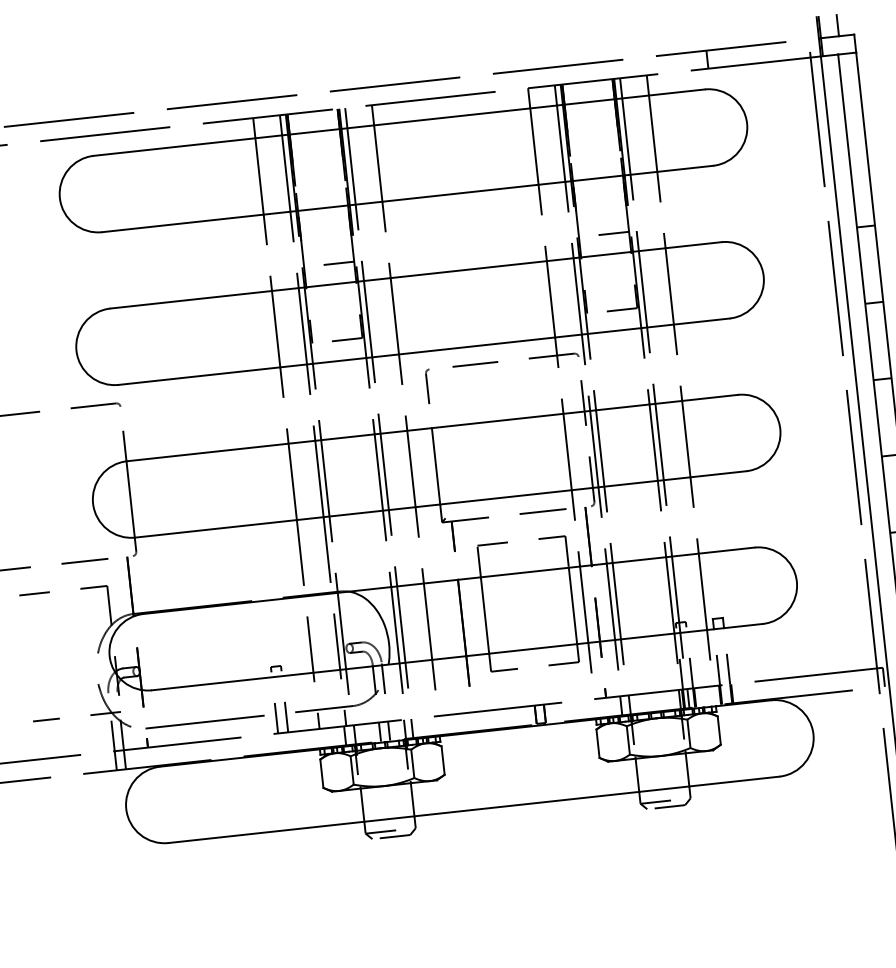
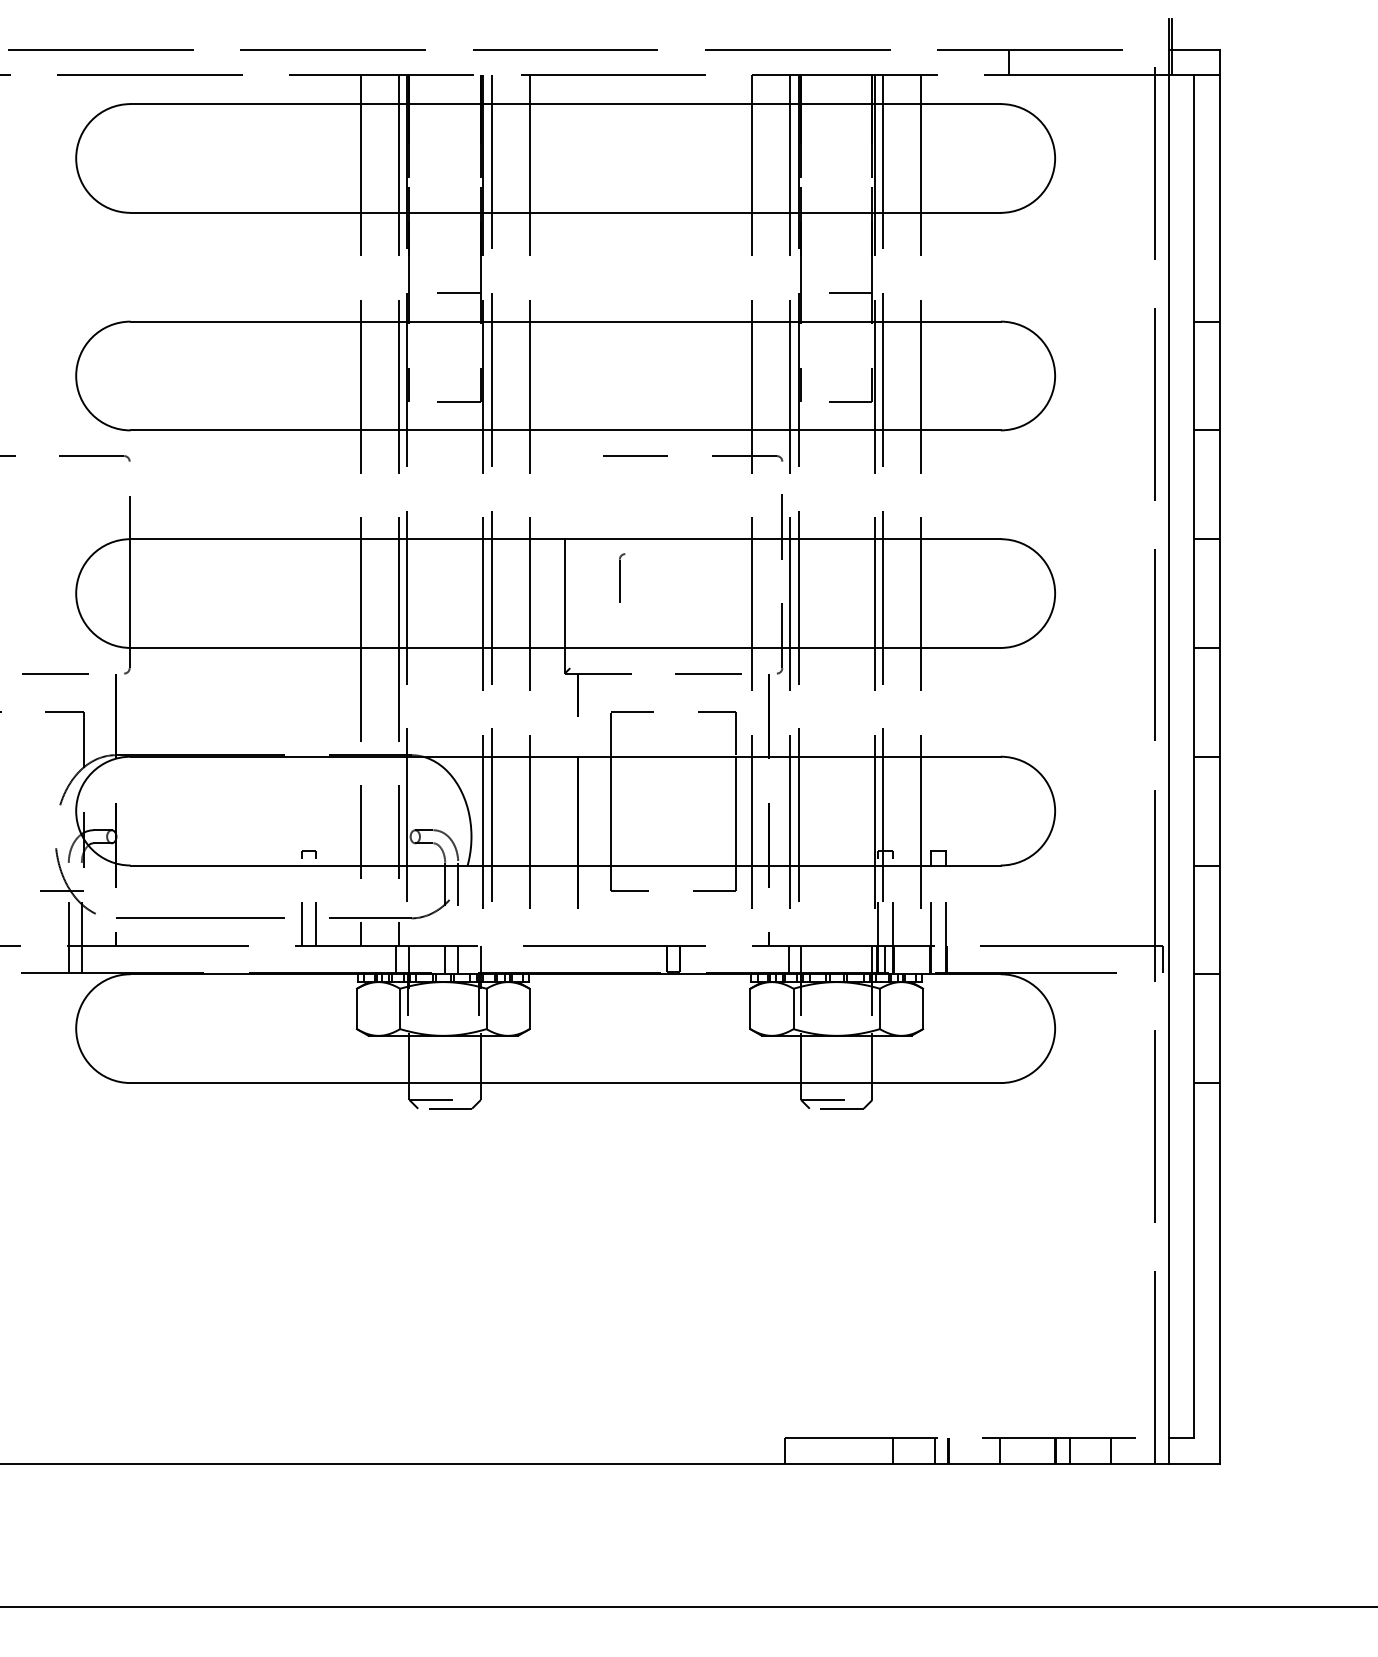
line: (837, 25) -> (1197, 34), removed
part: (429, 386) -> (622, 577), moved
line: (412, 728) -> (491, 958), removed

